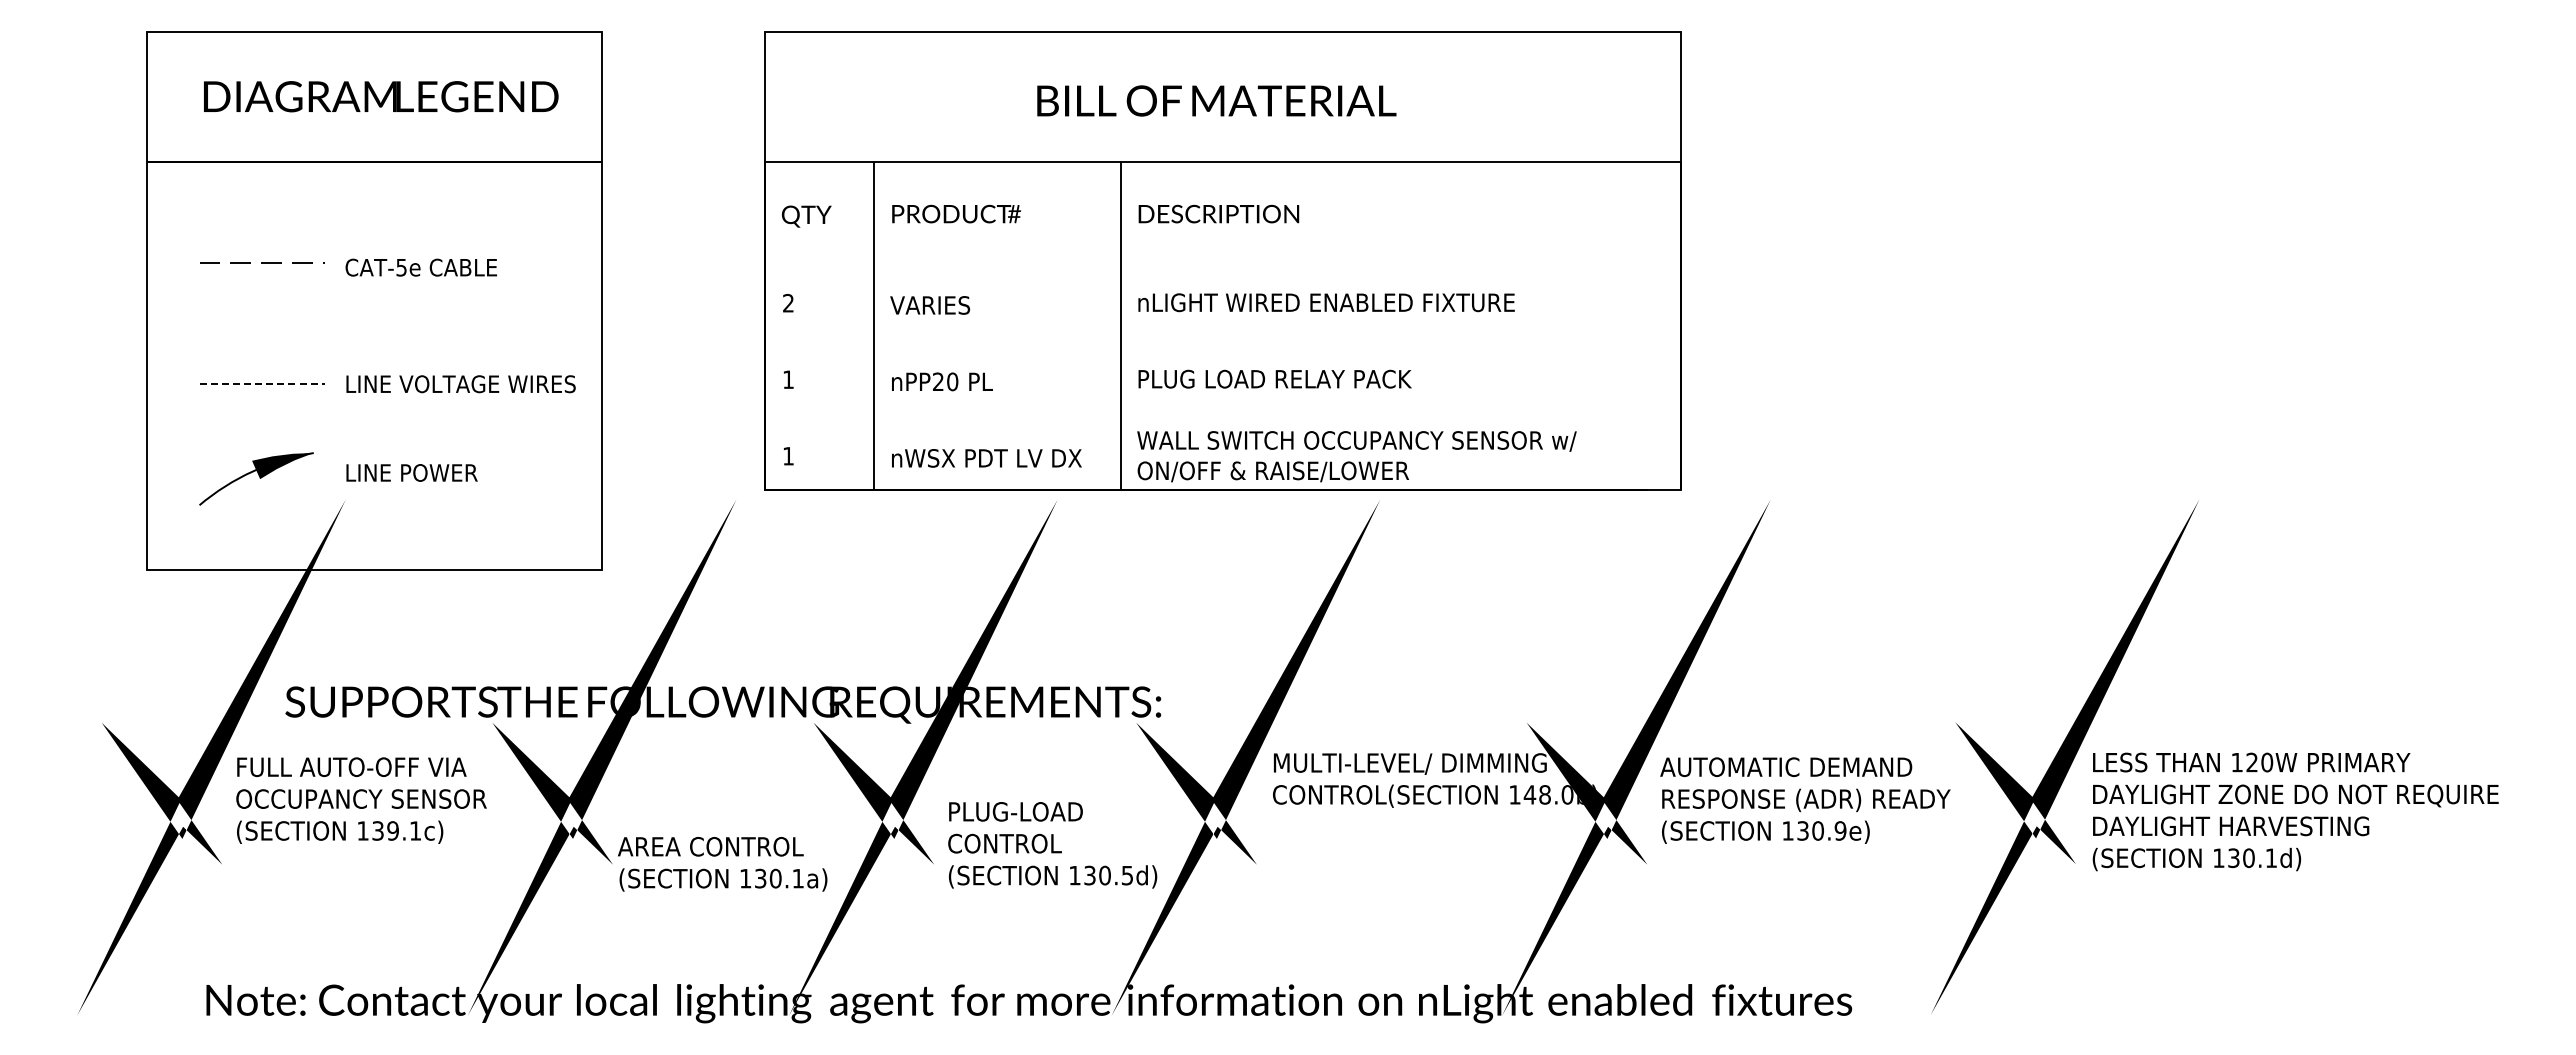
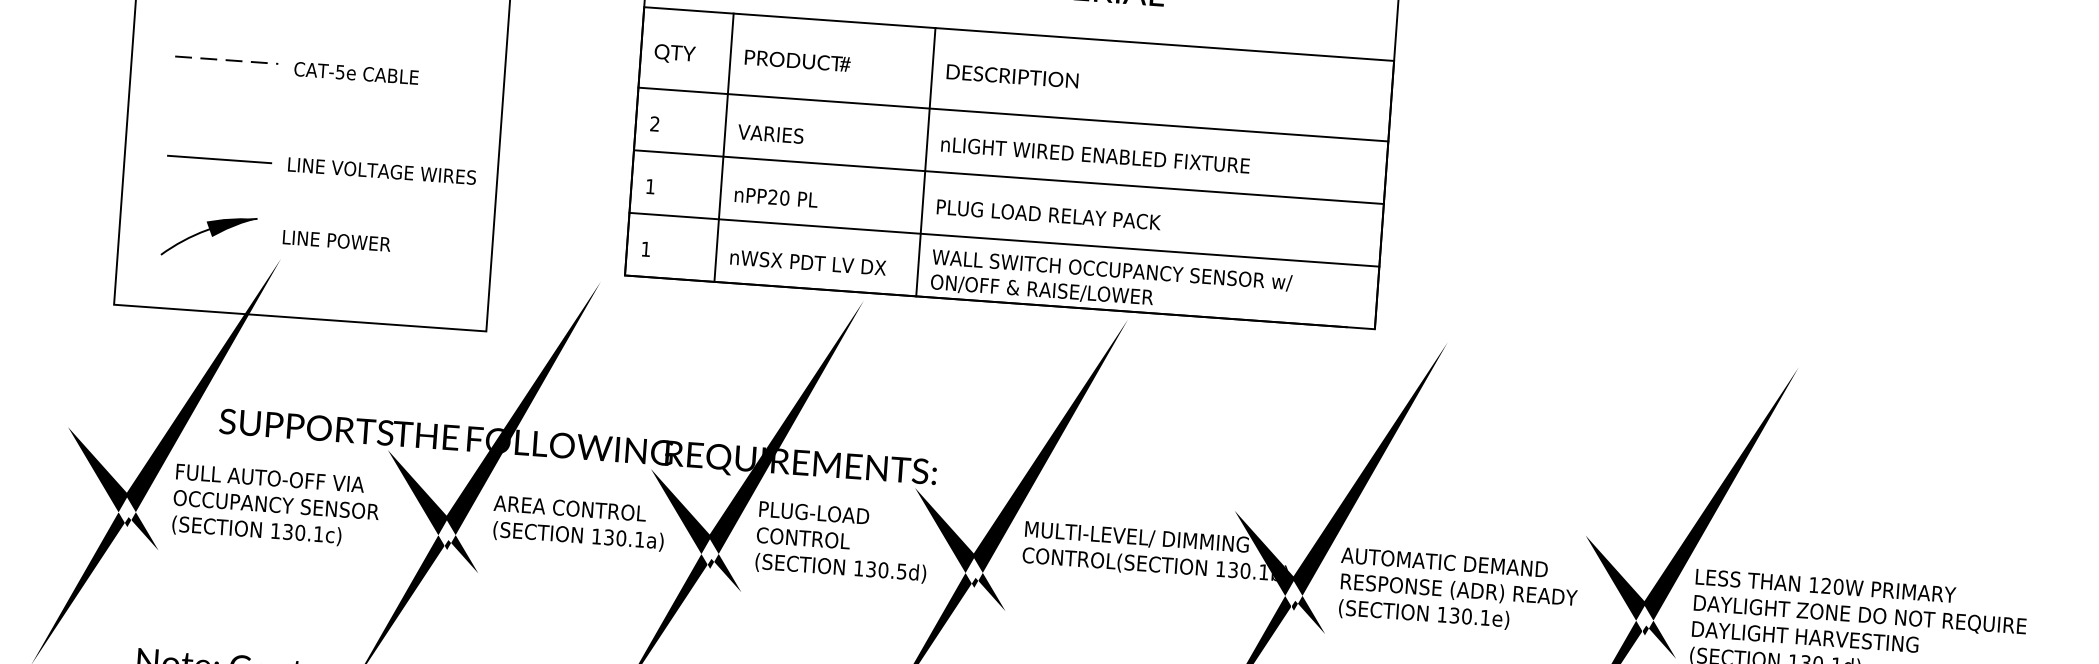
line: (1223, 260) -> (1013, 114), added
line: (1223, 336) -> (1009, 176), added
line: (262, 384) -> (219, 159), dashed -> solid
line: (1223, 413) -> (1004, 239), added
text: (1548, 794) -> (1248, 570), 148.0b) -> 130.1b)
text: (392, 830) -> (299, 532), 139.1c) -> 130.1c)
text: (1840, 830) -> (1485, 617), 130.9e) -> 130.1e)
text: (1052, 845) -> (842, 542), moved
text: (722, 864) -> (578, 523), moved

